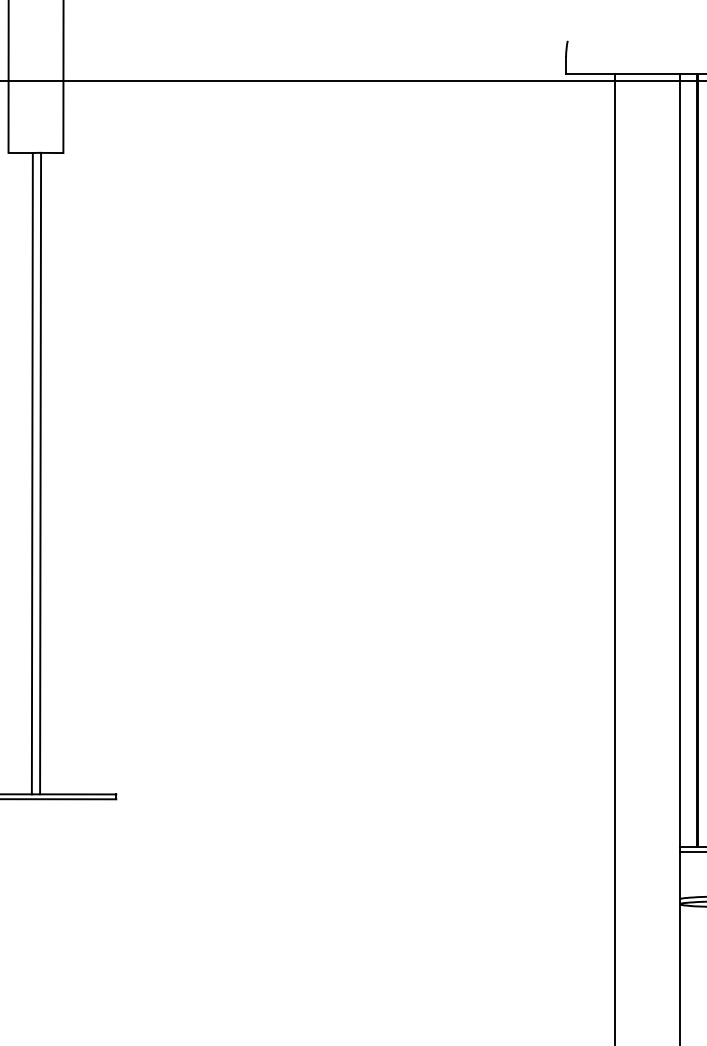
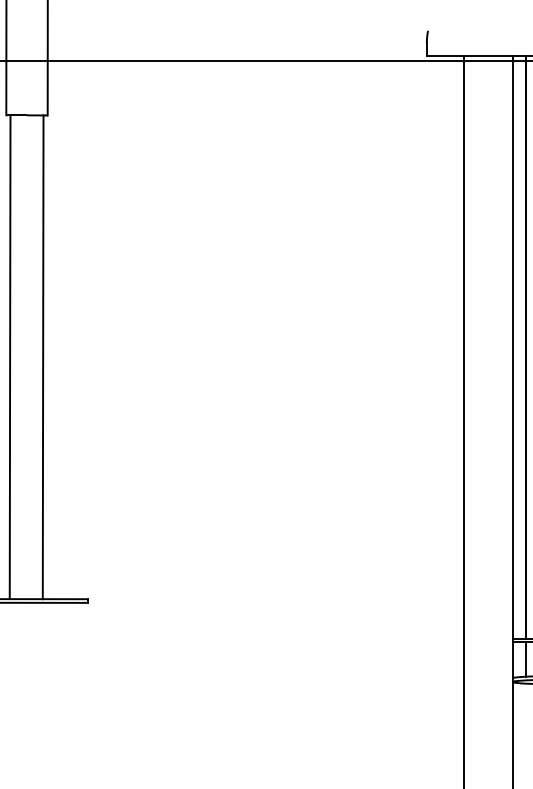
line: (31, 473) -> (42, 357), moved
line: (40, 473) -> (10, 357), moved
line: (697, 874) -> (525, 659), added

